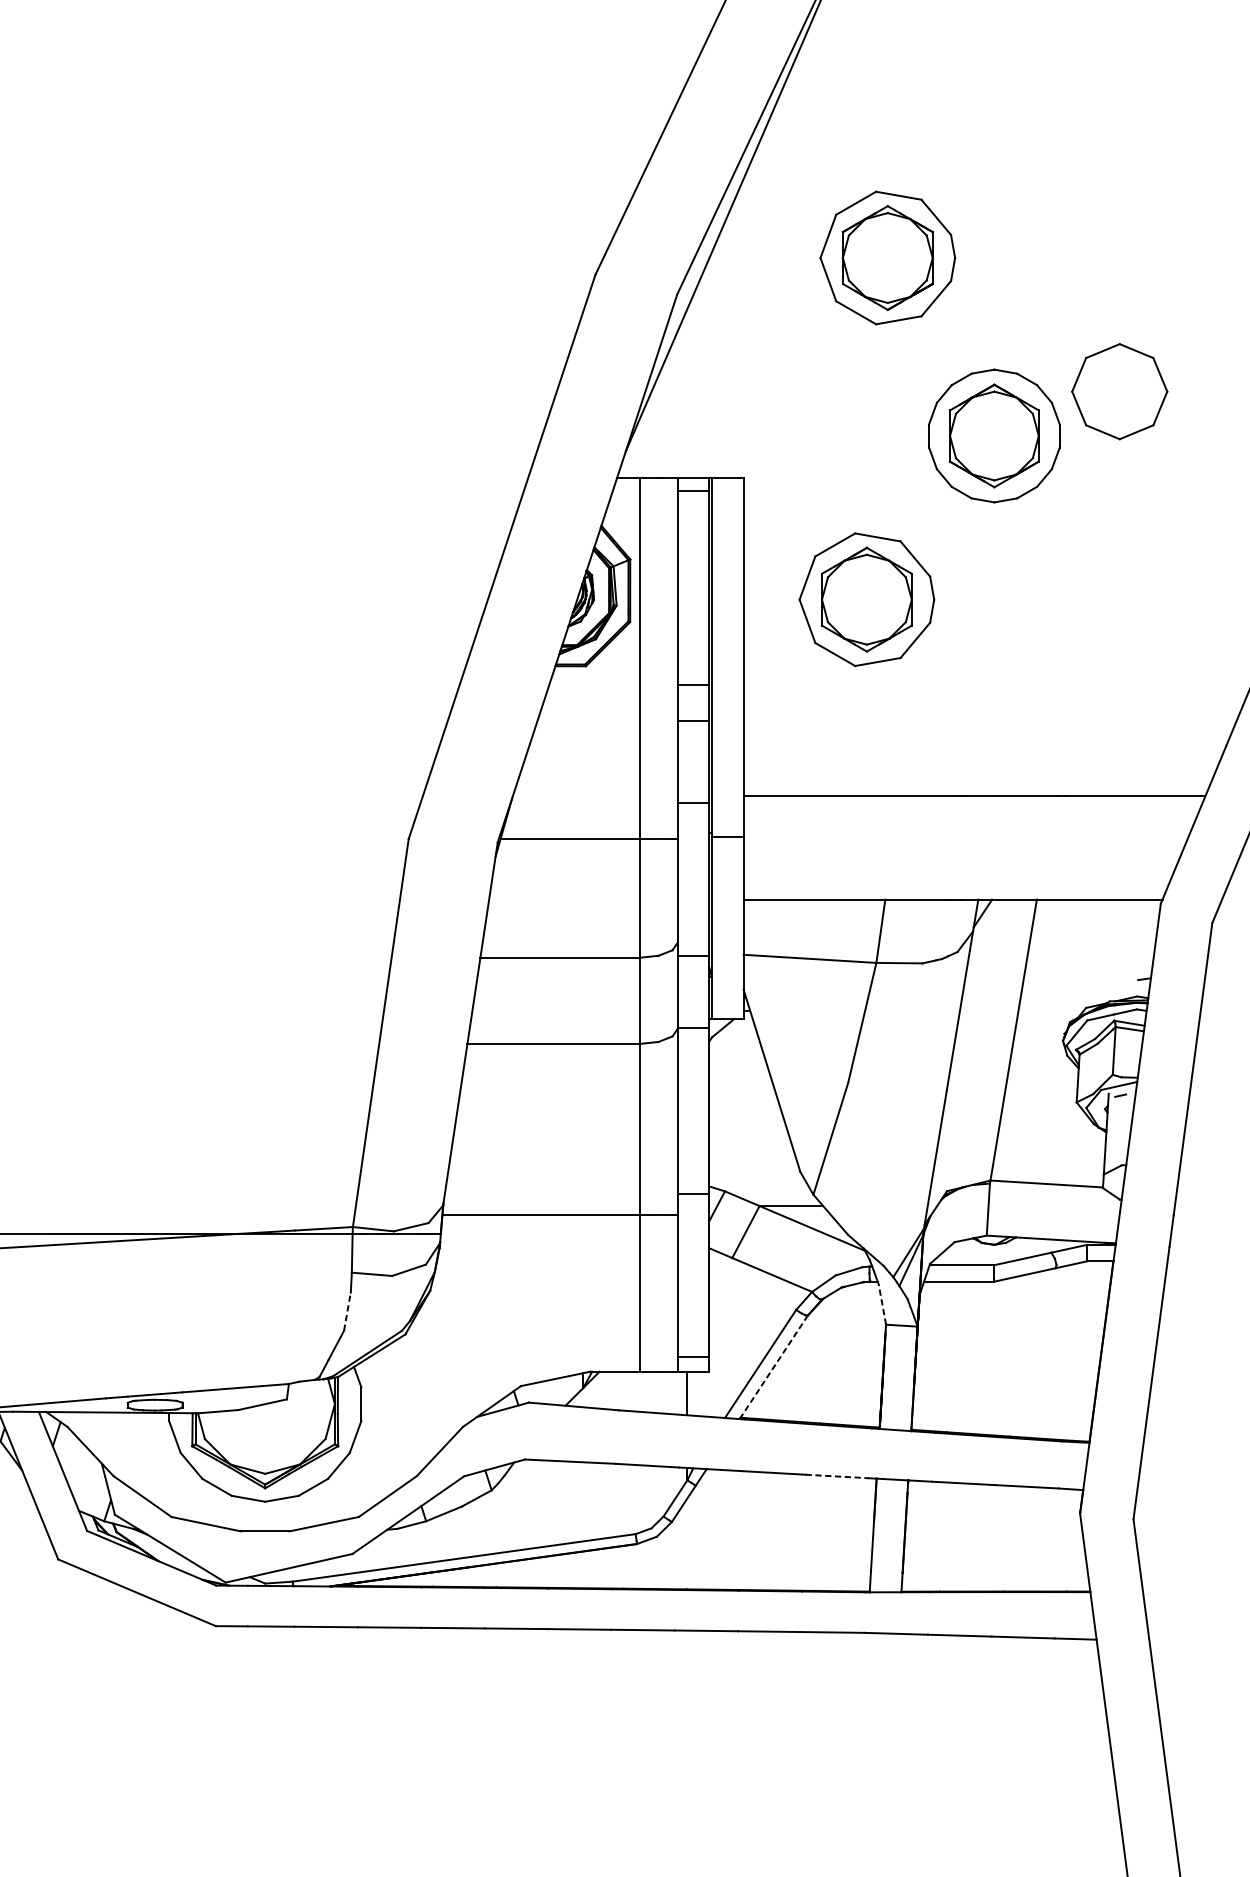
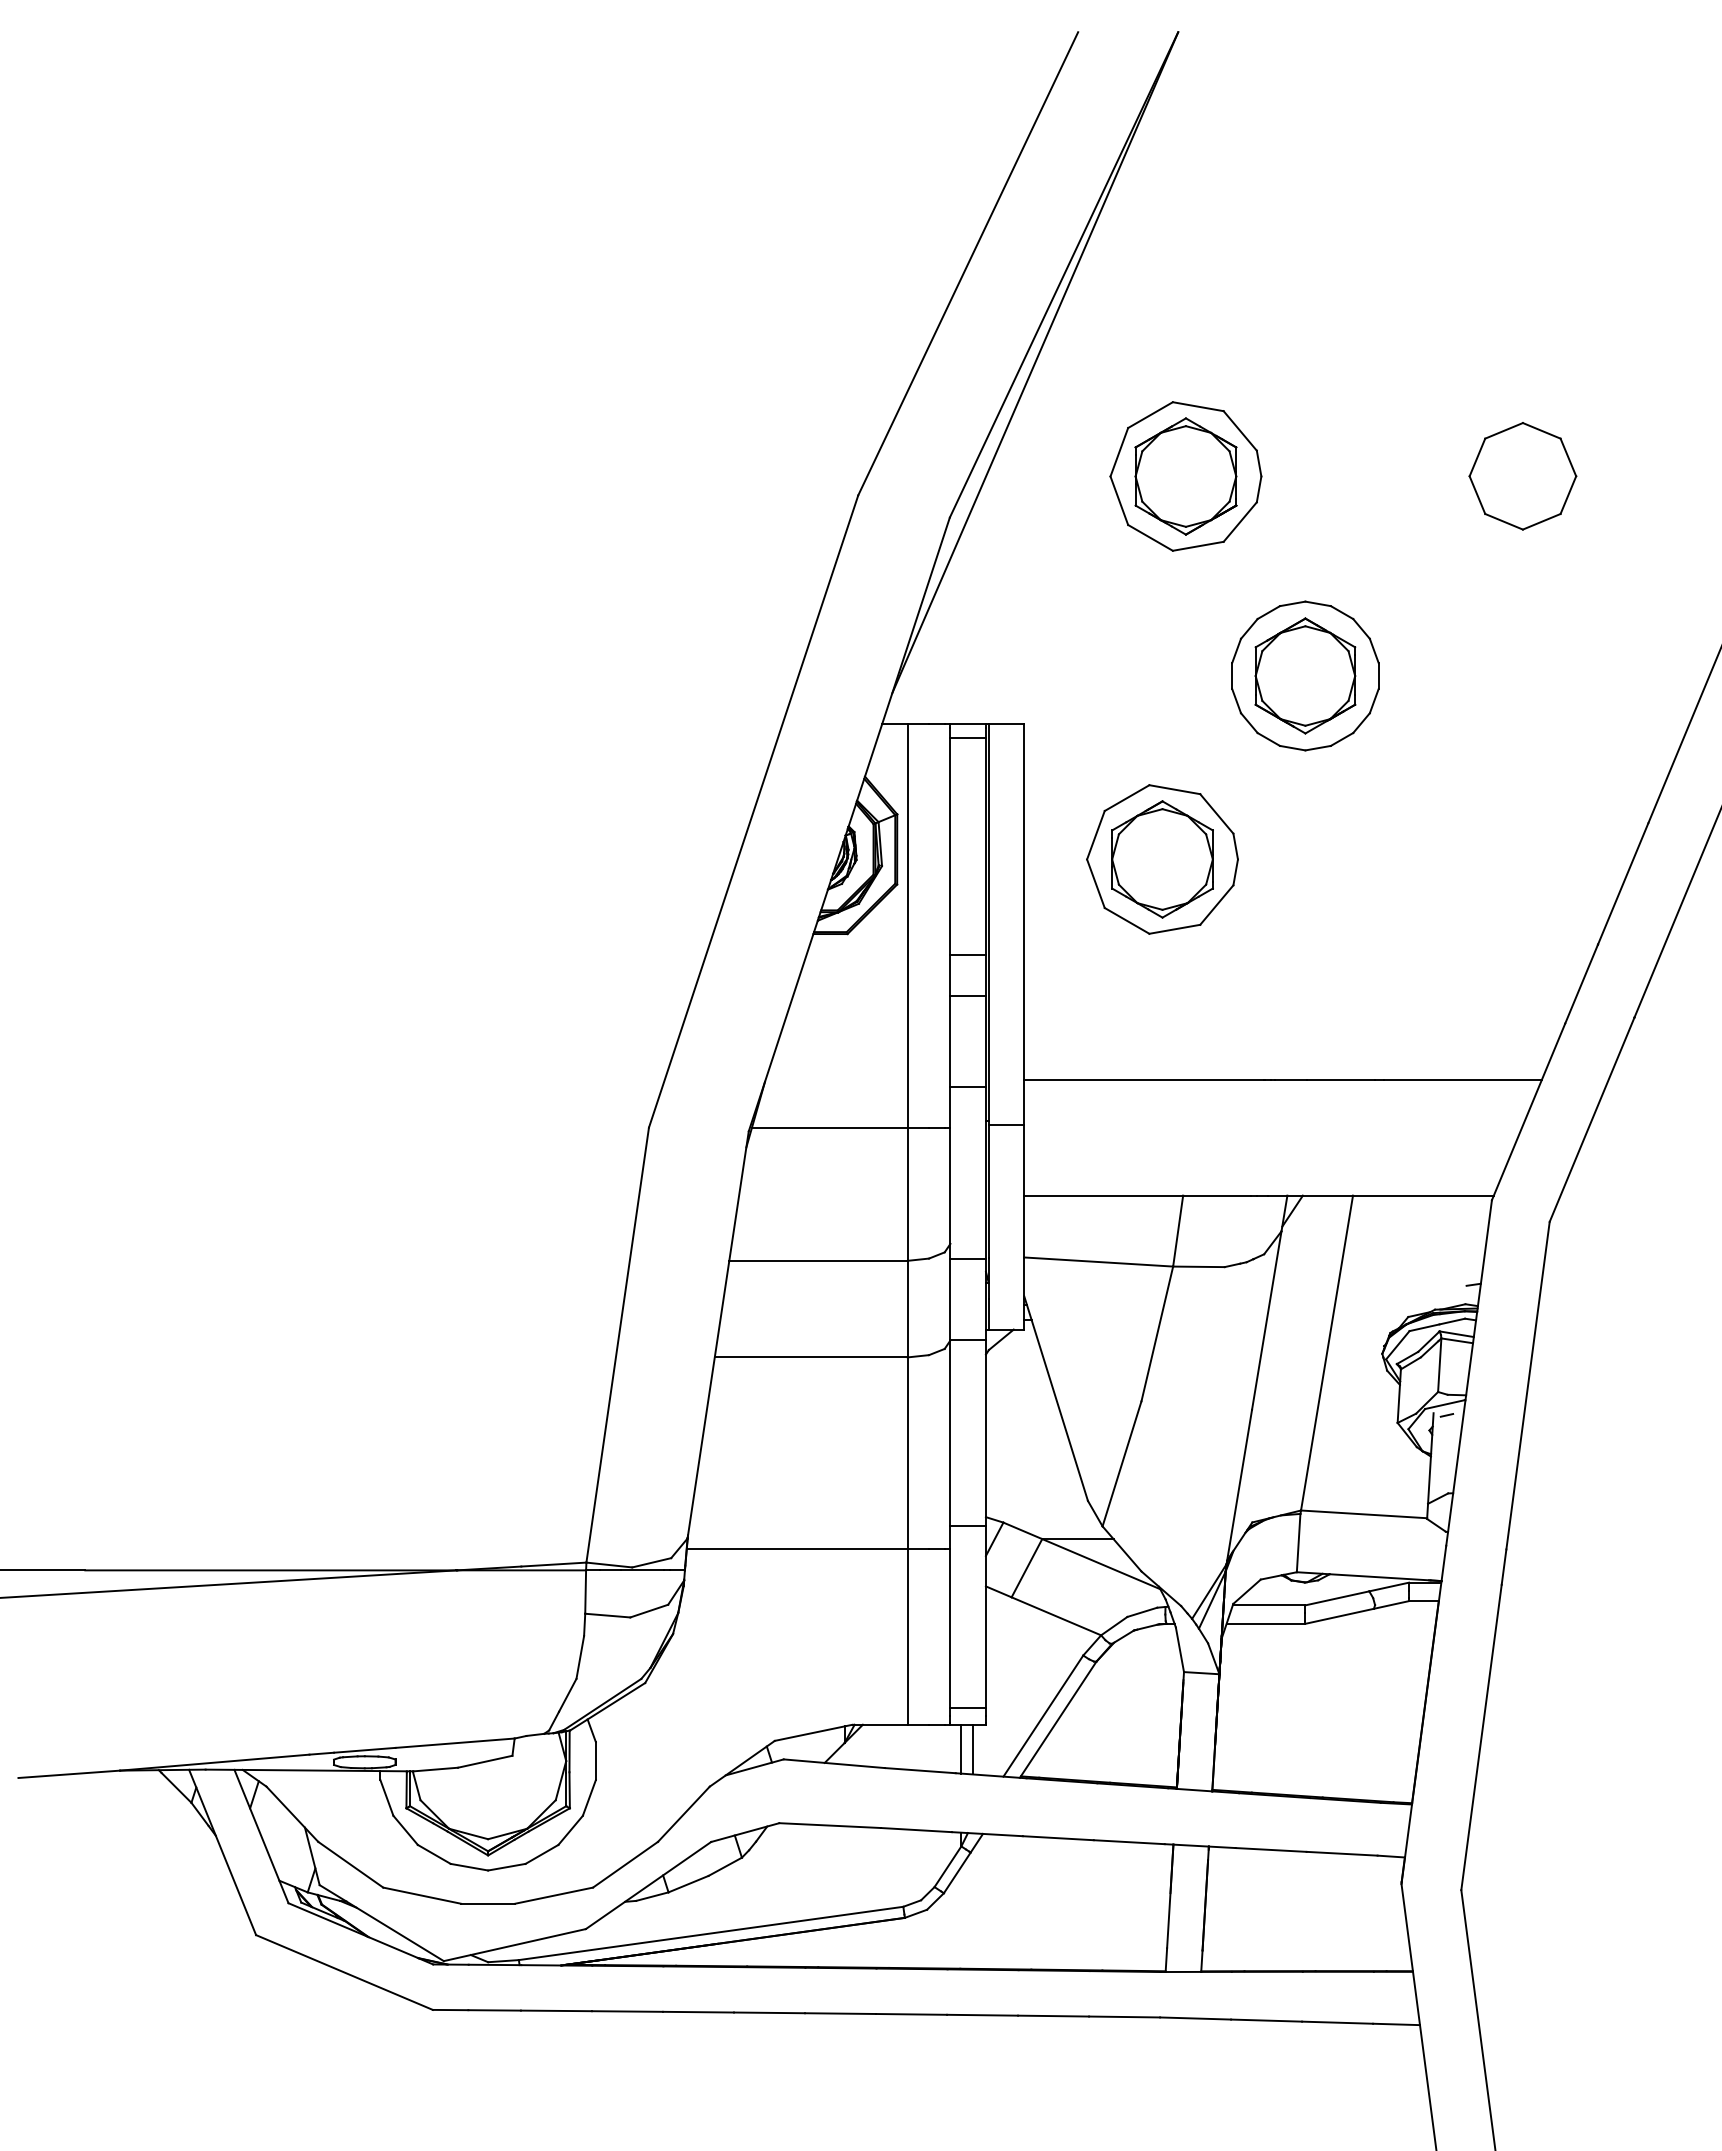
part: (1119, 391) -> (1522, 476), moved
line: (882, 1304) -> (1179, 1649), dashed -> solid
line: (347, 1311) -> (580, 1657), dashed -> solid
line: (774, 1367) -> (1058, 1719), dashed -> solid
line: (697, 1393) -> (972, 1749), added
line: (837, 1476) -> (1129, 1842), dashed -> solid

